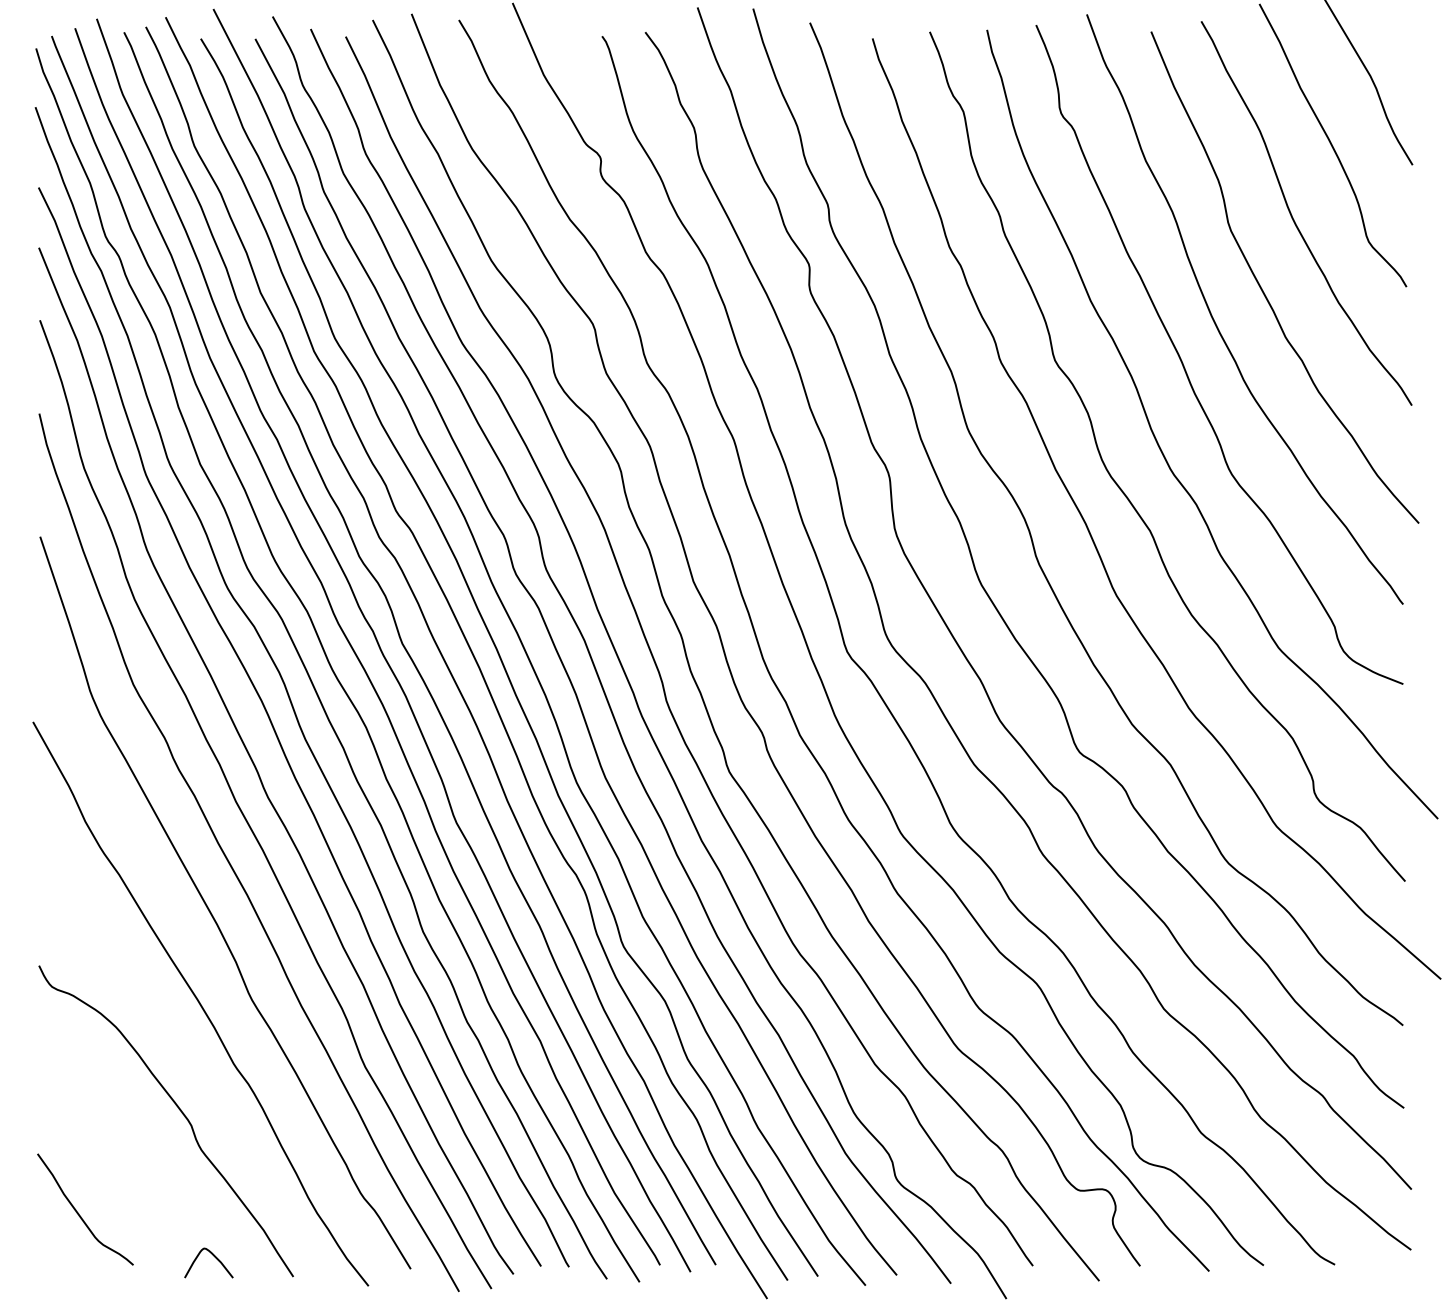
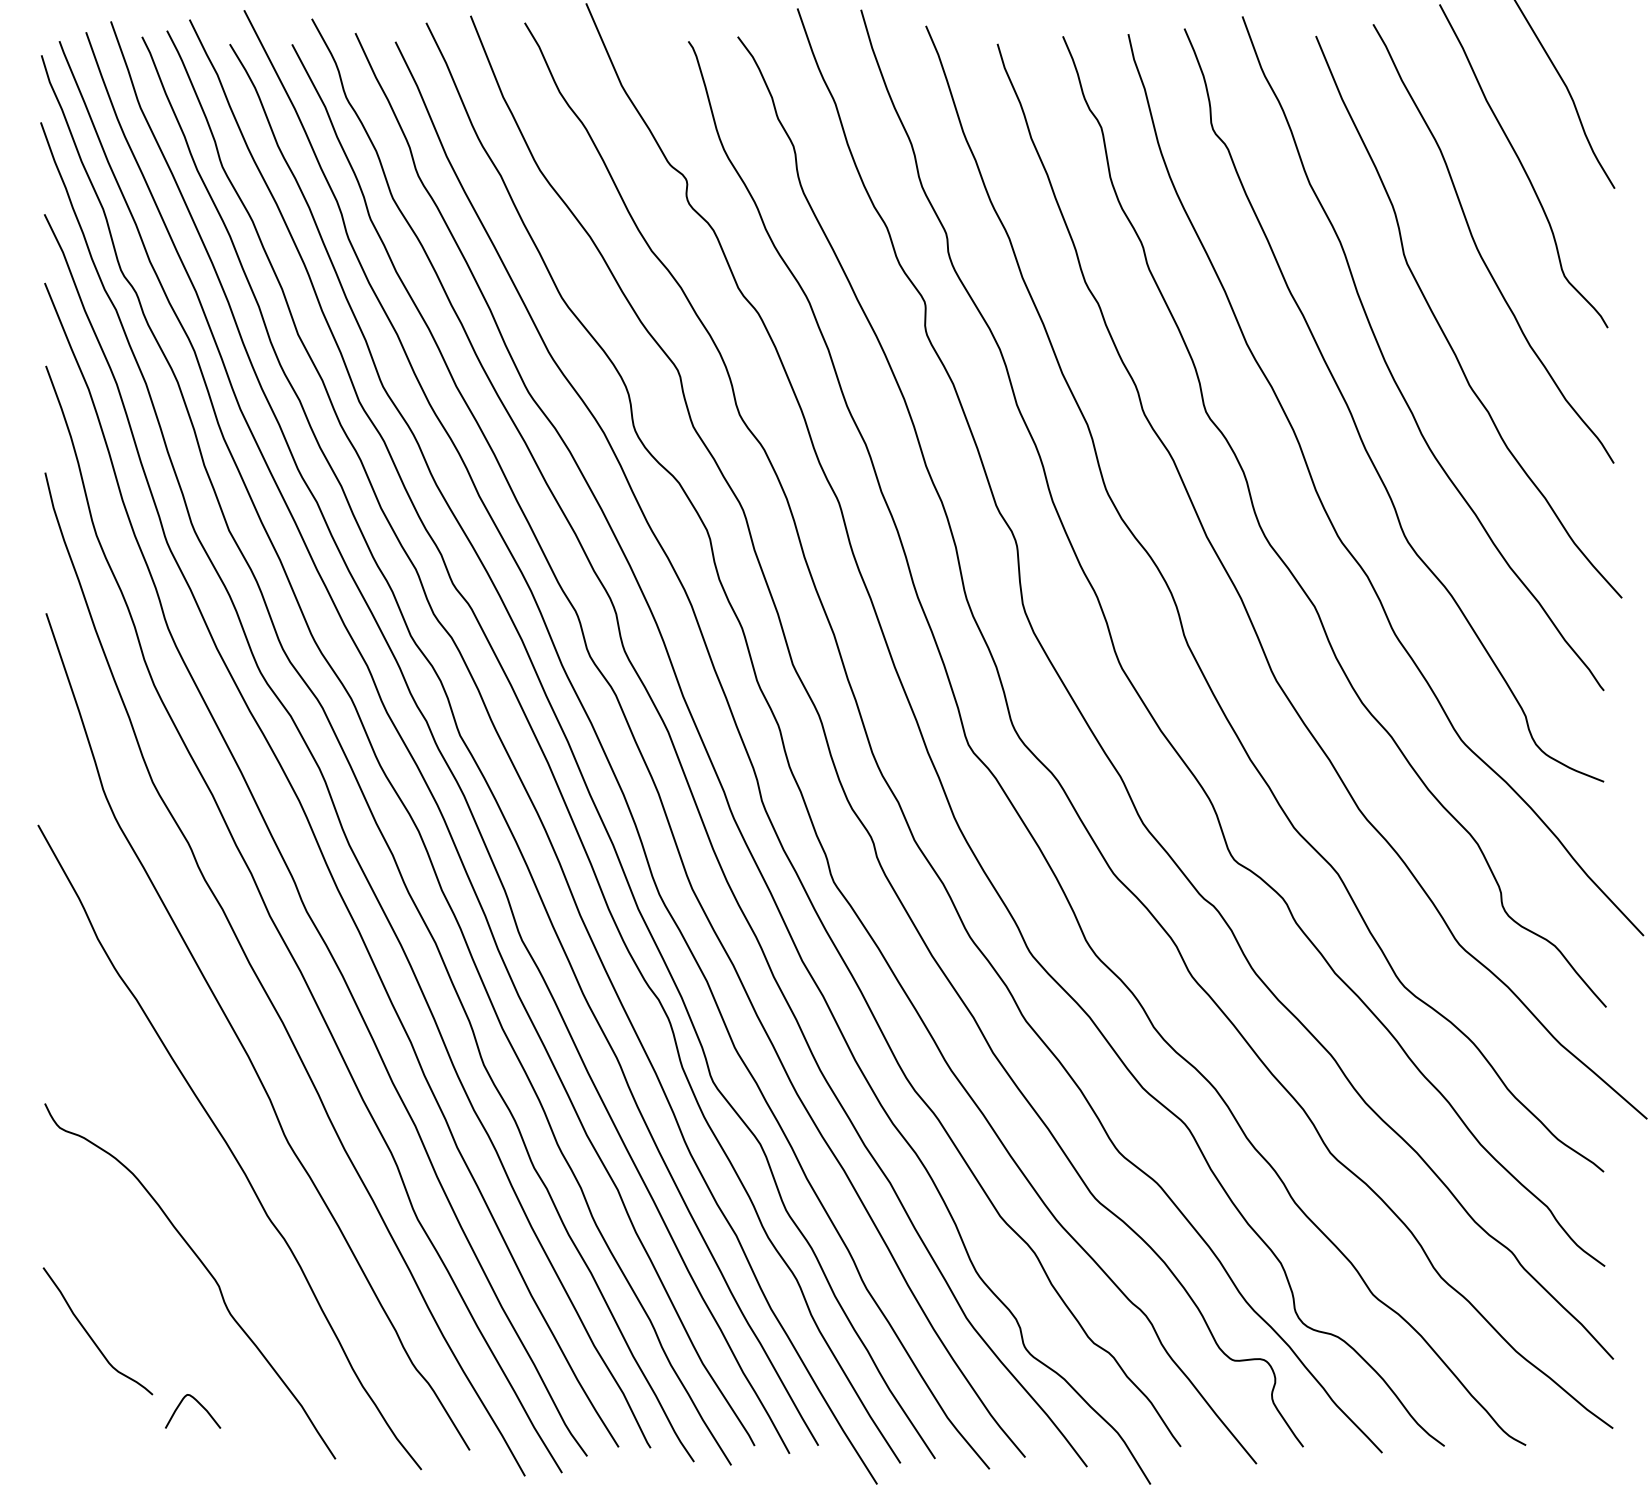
curve: (78, 1213) -> (90, 1335), moved
curve: (214, 1257) -> (199, 1404), moved

